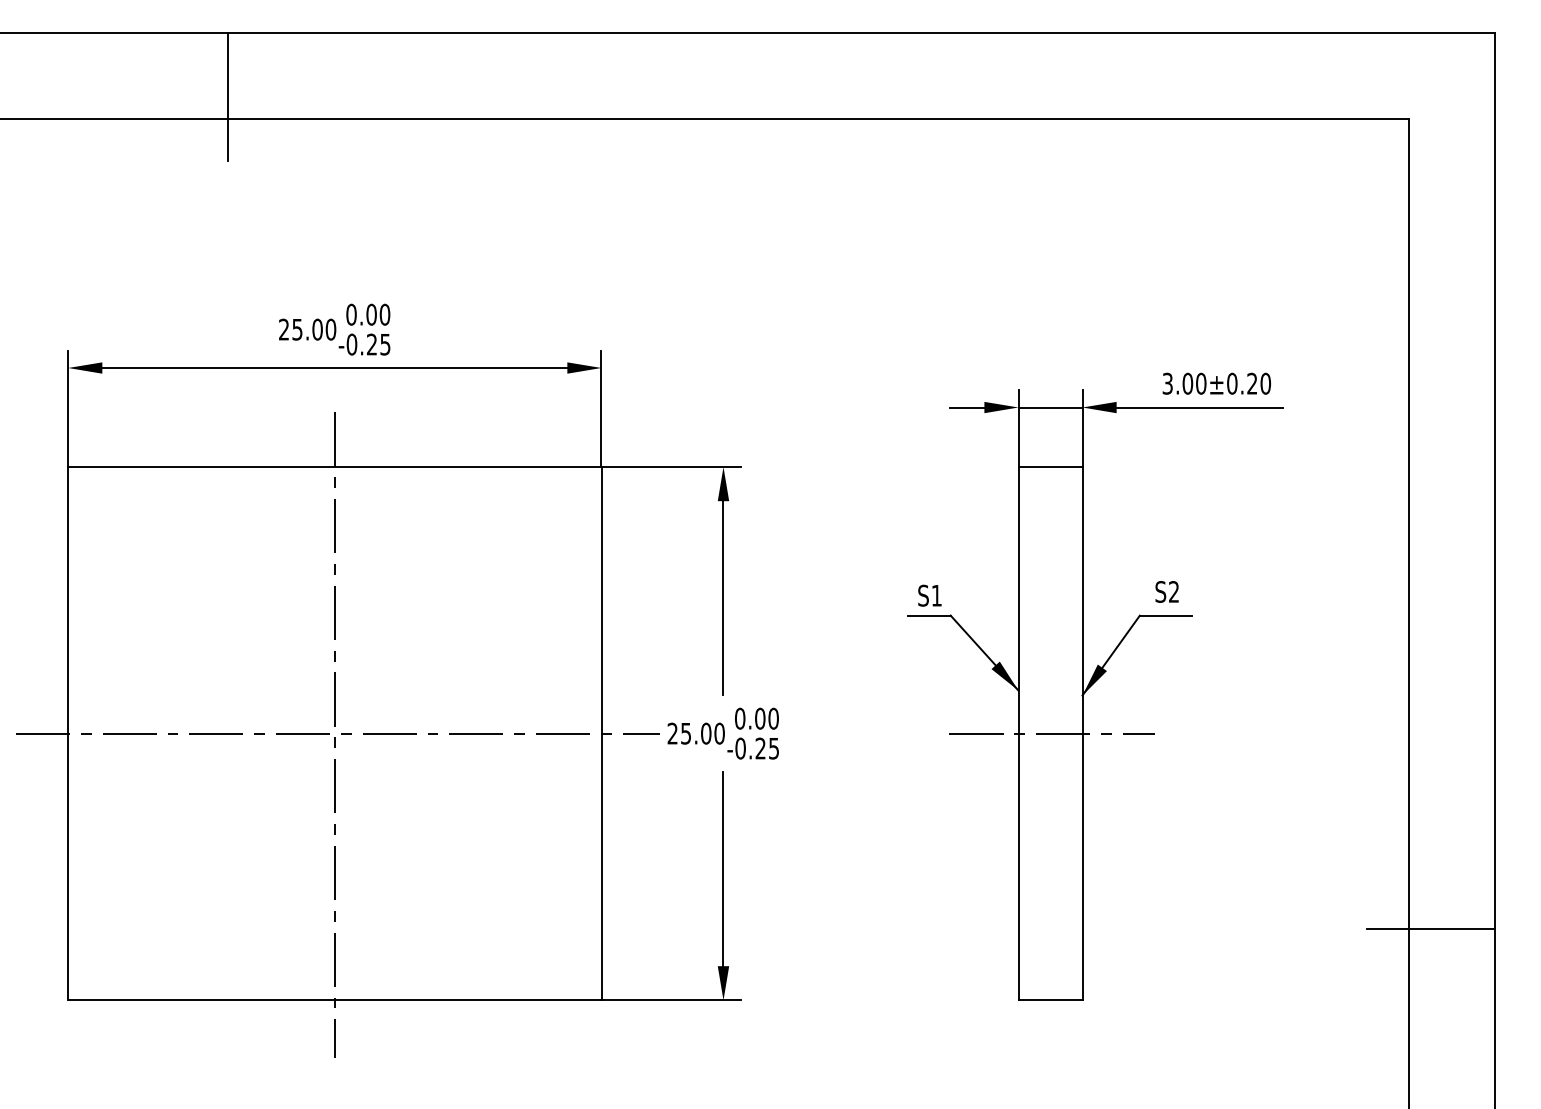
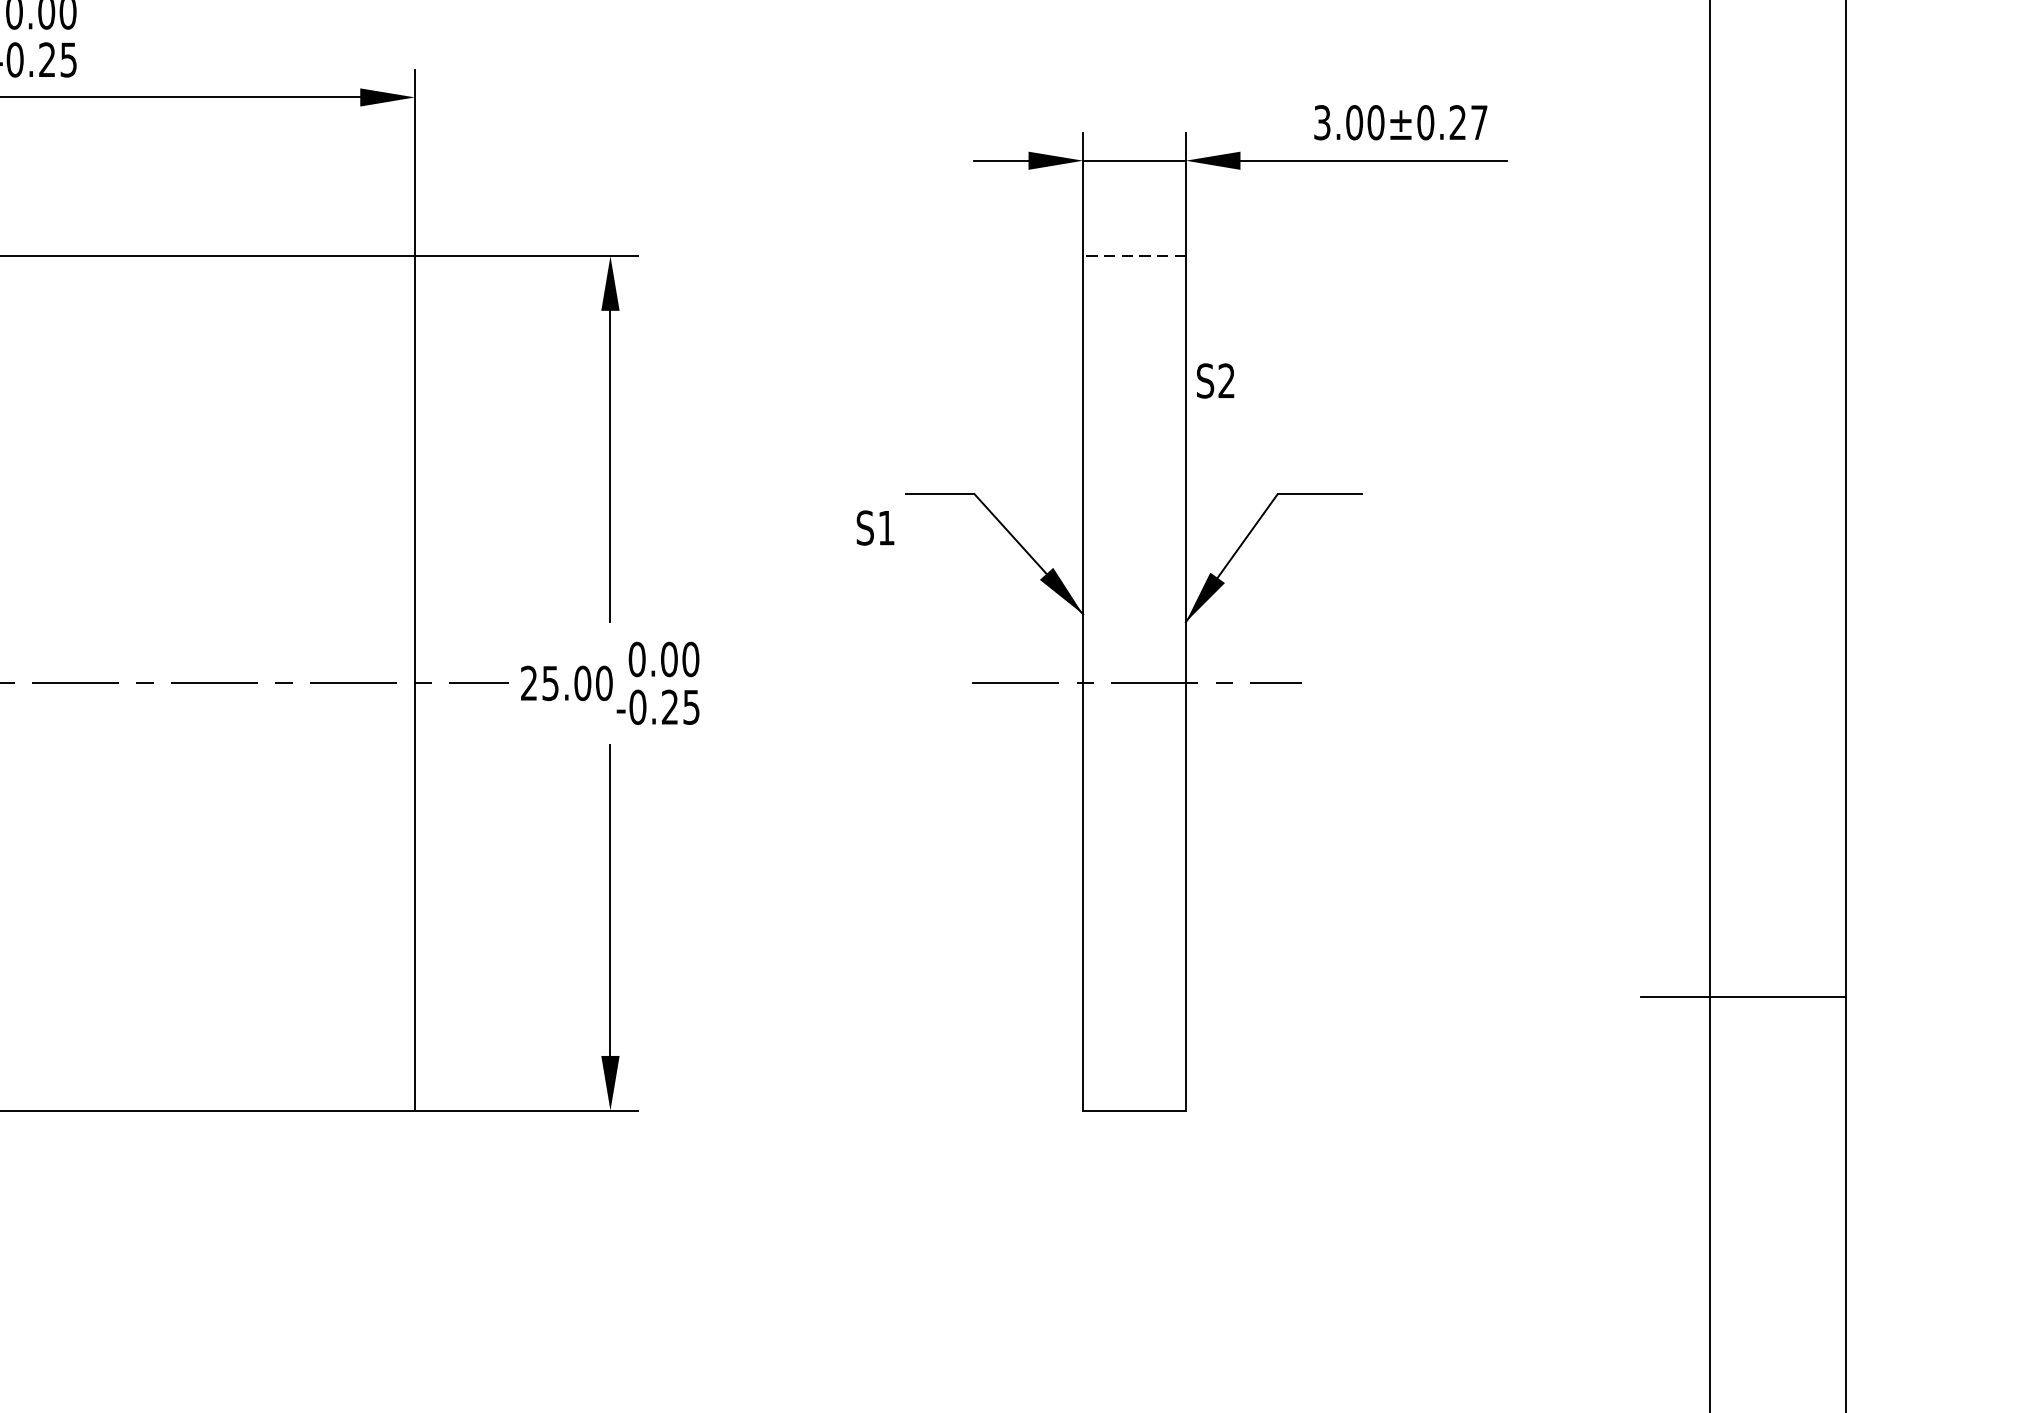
text: (1265, 383) -> (1478, 122), 3.00±0.20 -> 3.00±0.27
line: (1050, 467) -> (1134, 256), solid -> dashed
text: (1166, 591) -> (1214, 380), moved
text: (929, 595) -> (874, 527), moved

